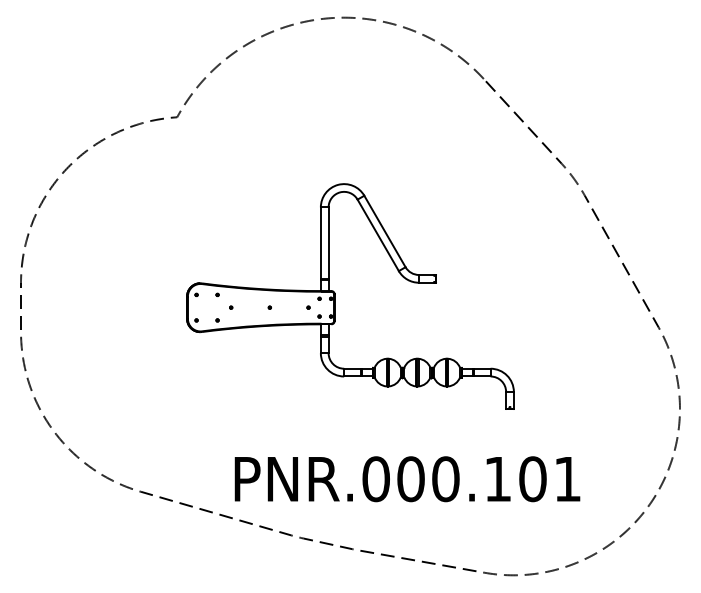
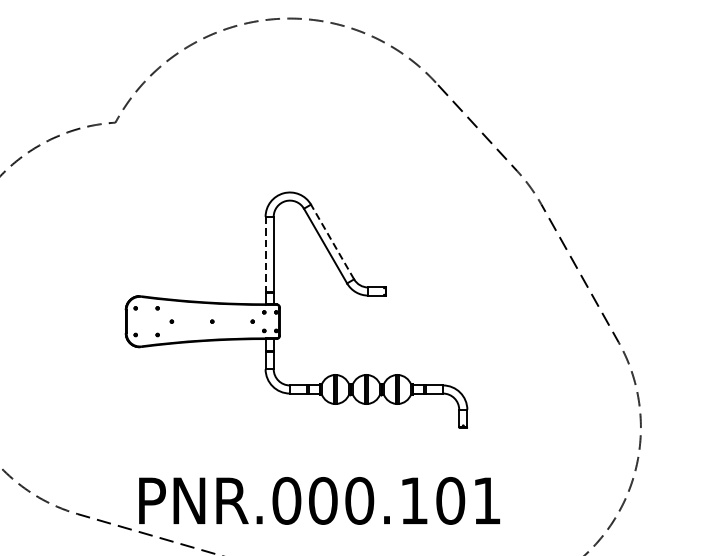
line: (384, 231) -> (332, 242), solid -> dashed
line: (320, 243) -> (265, 254), solid -> dashed
text: (407, 479) -> (319, 501), moved

